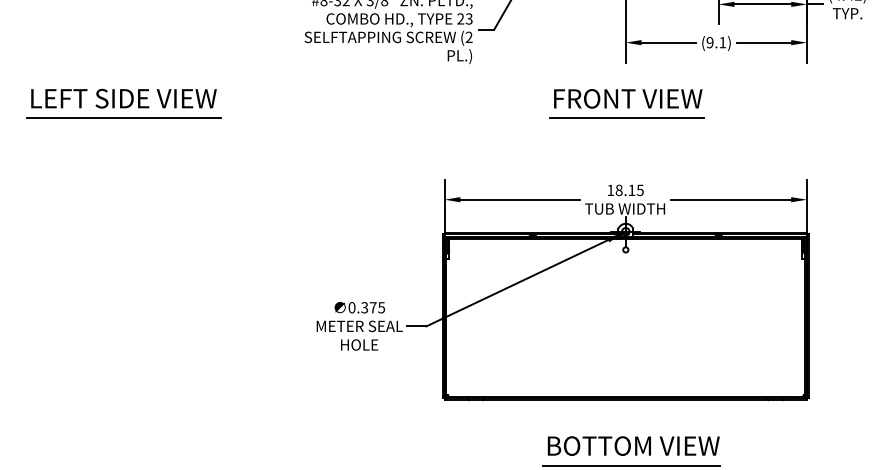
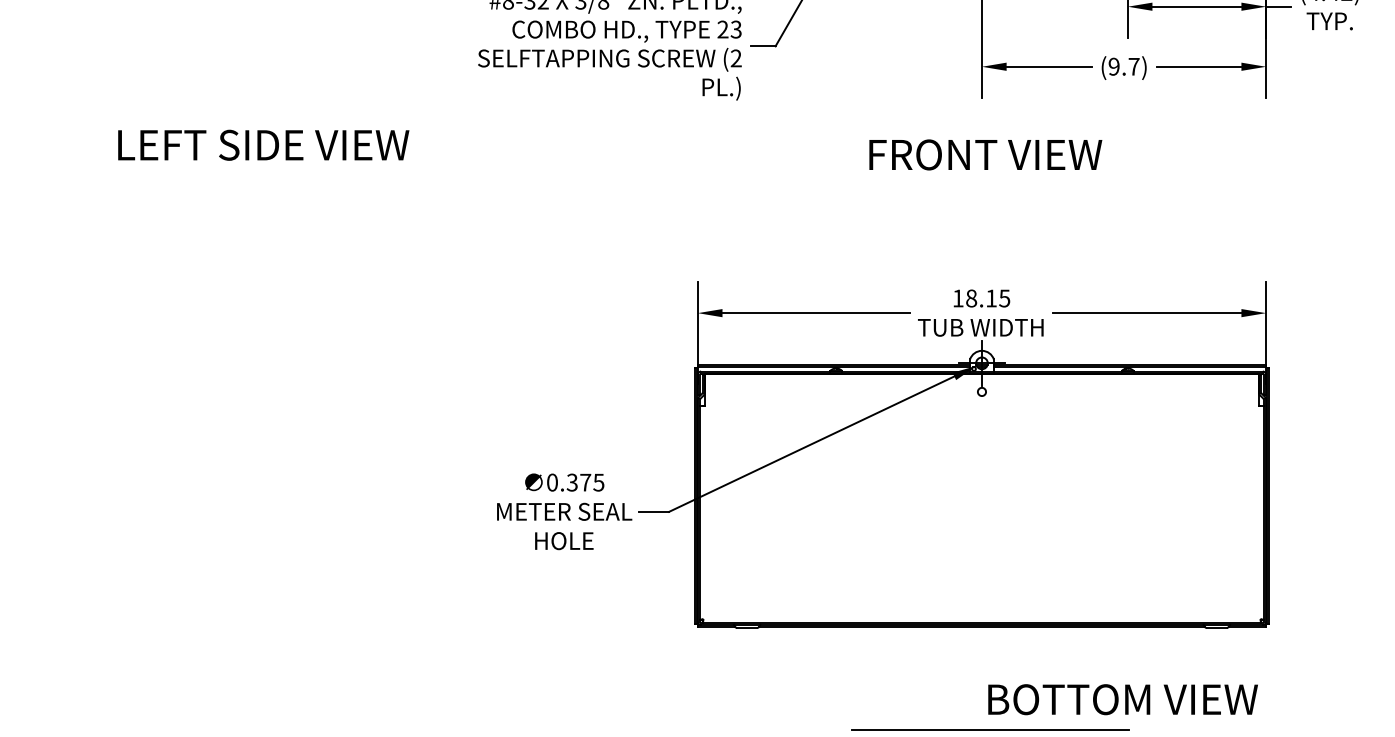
text: (722, 42) -> (1133, 66), (9.1) -> (9.7)
text: (123, 98) -> (262, 144), moved
line: (123, 118) -> (193, 185), removed
line: (626, 118) -> (983, 185), removed
text: (633, 445) -> (1122, 698), moved

